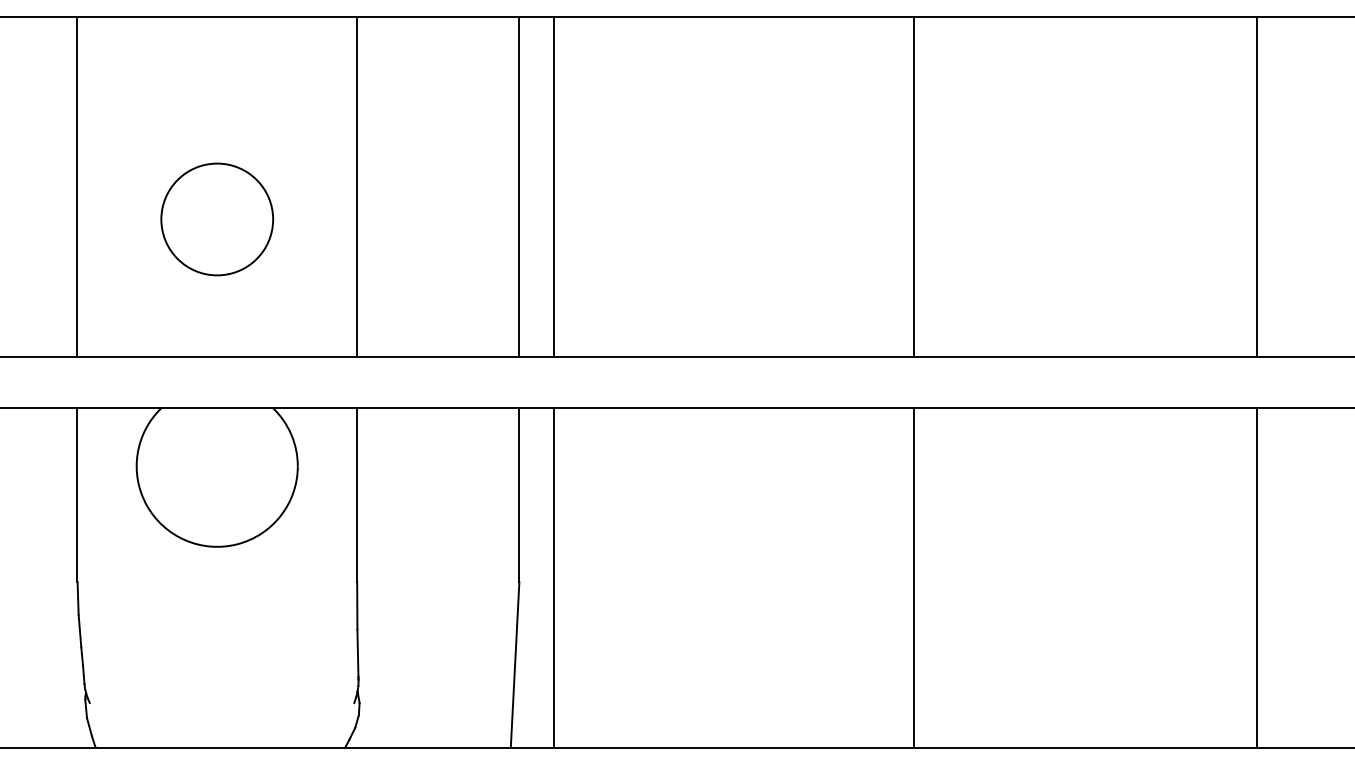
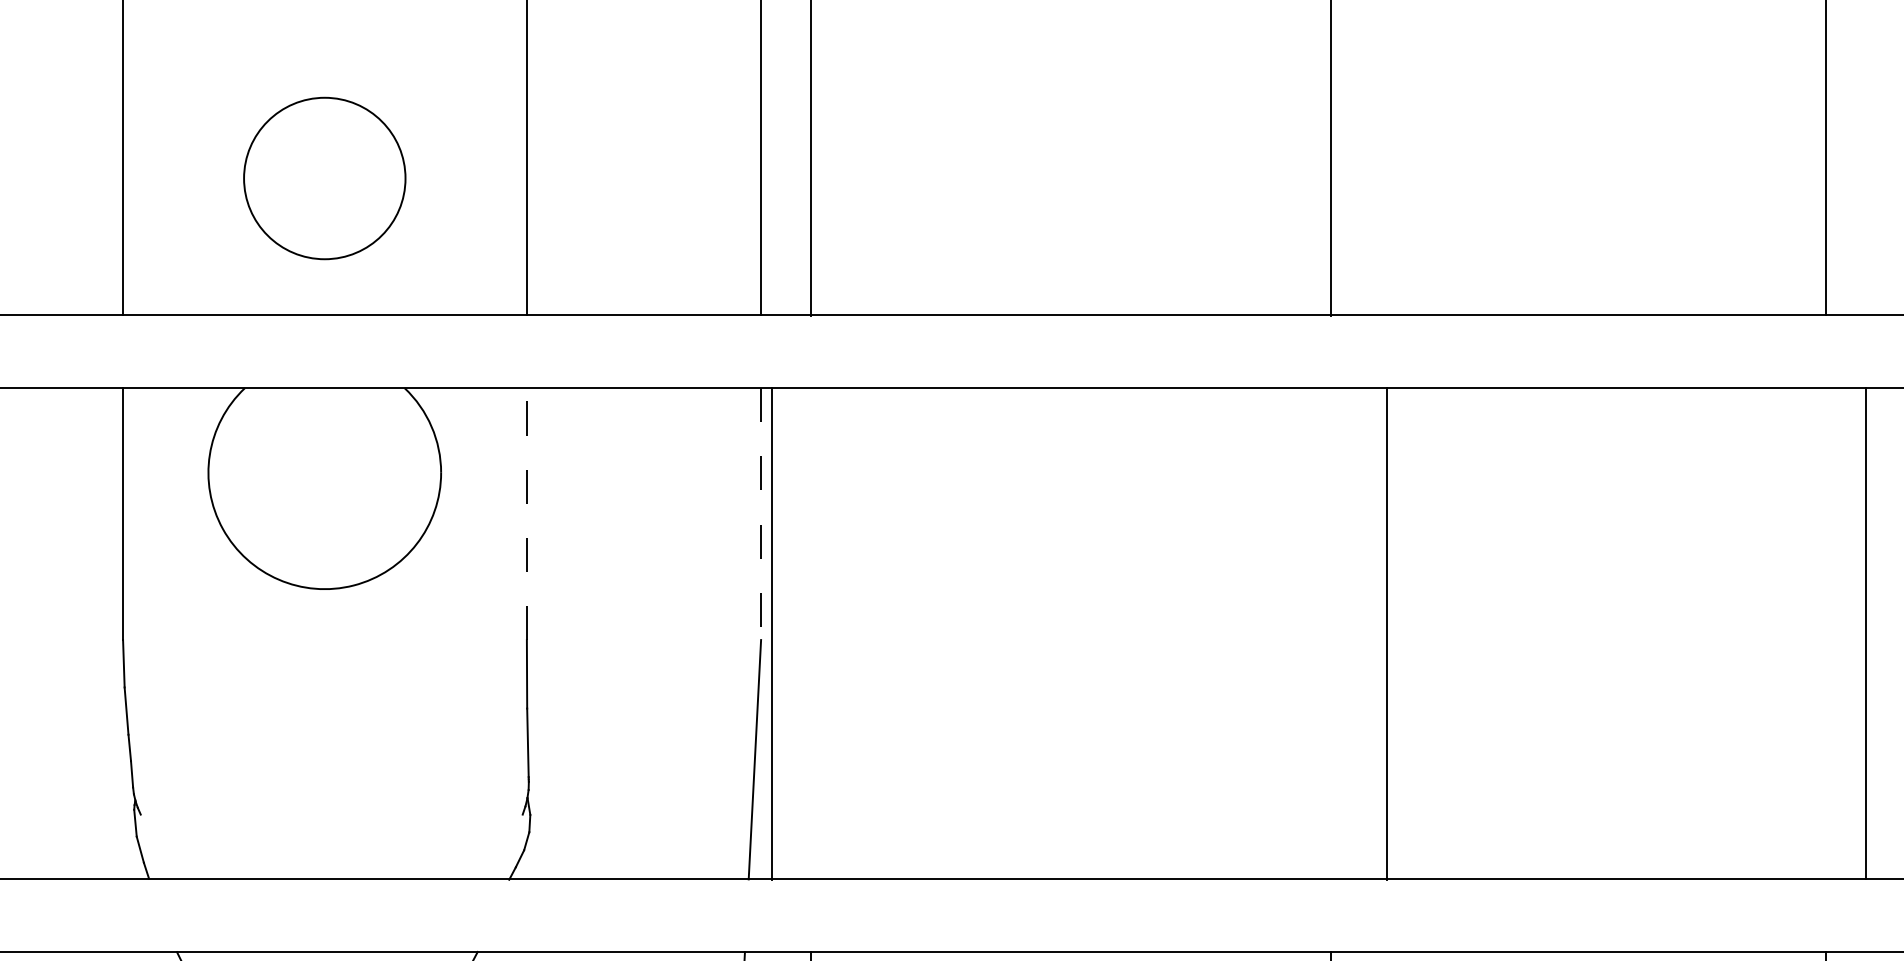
circle: (216, 219) -> (323, 178), moved
line: (357, 494) -> (527, 513), solid -> dashed
line: (519, 495) -> (761, 514), solid -> dashed
line: (553, 577) -> (771, 633), moved
line: (913, 577) -> (1386, 633), moved
line: (1256, 577) -> (1865, 633), moved

